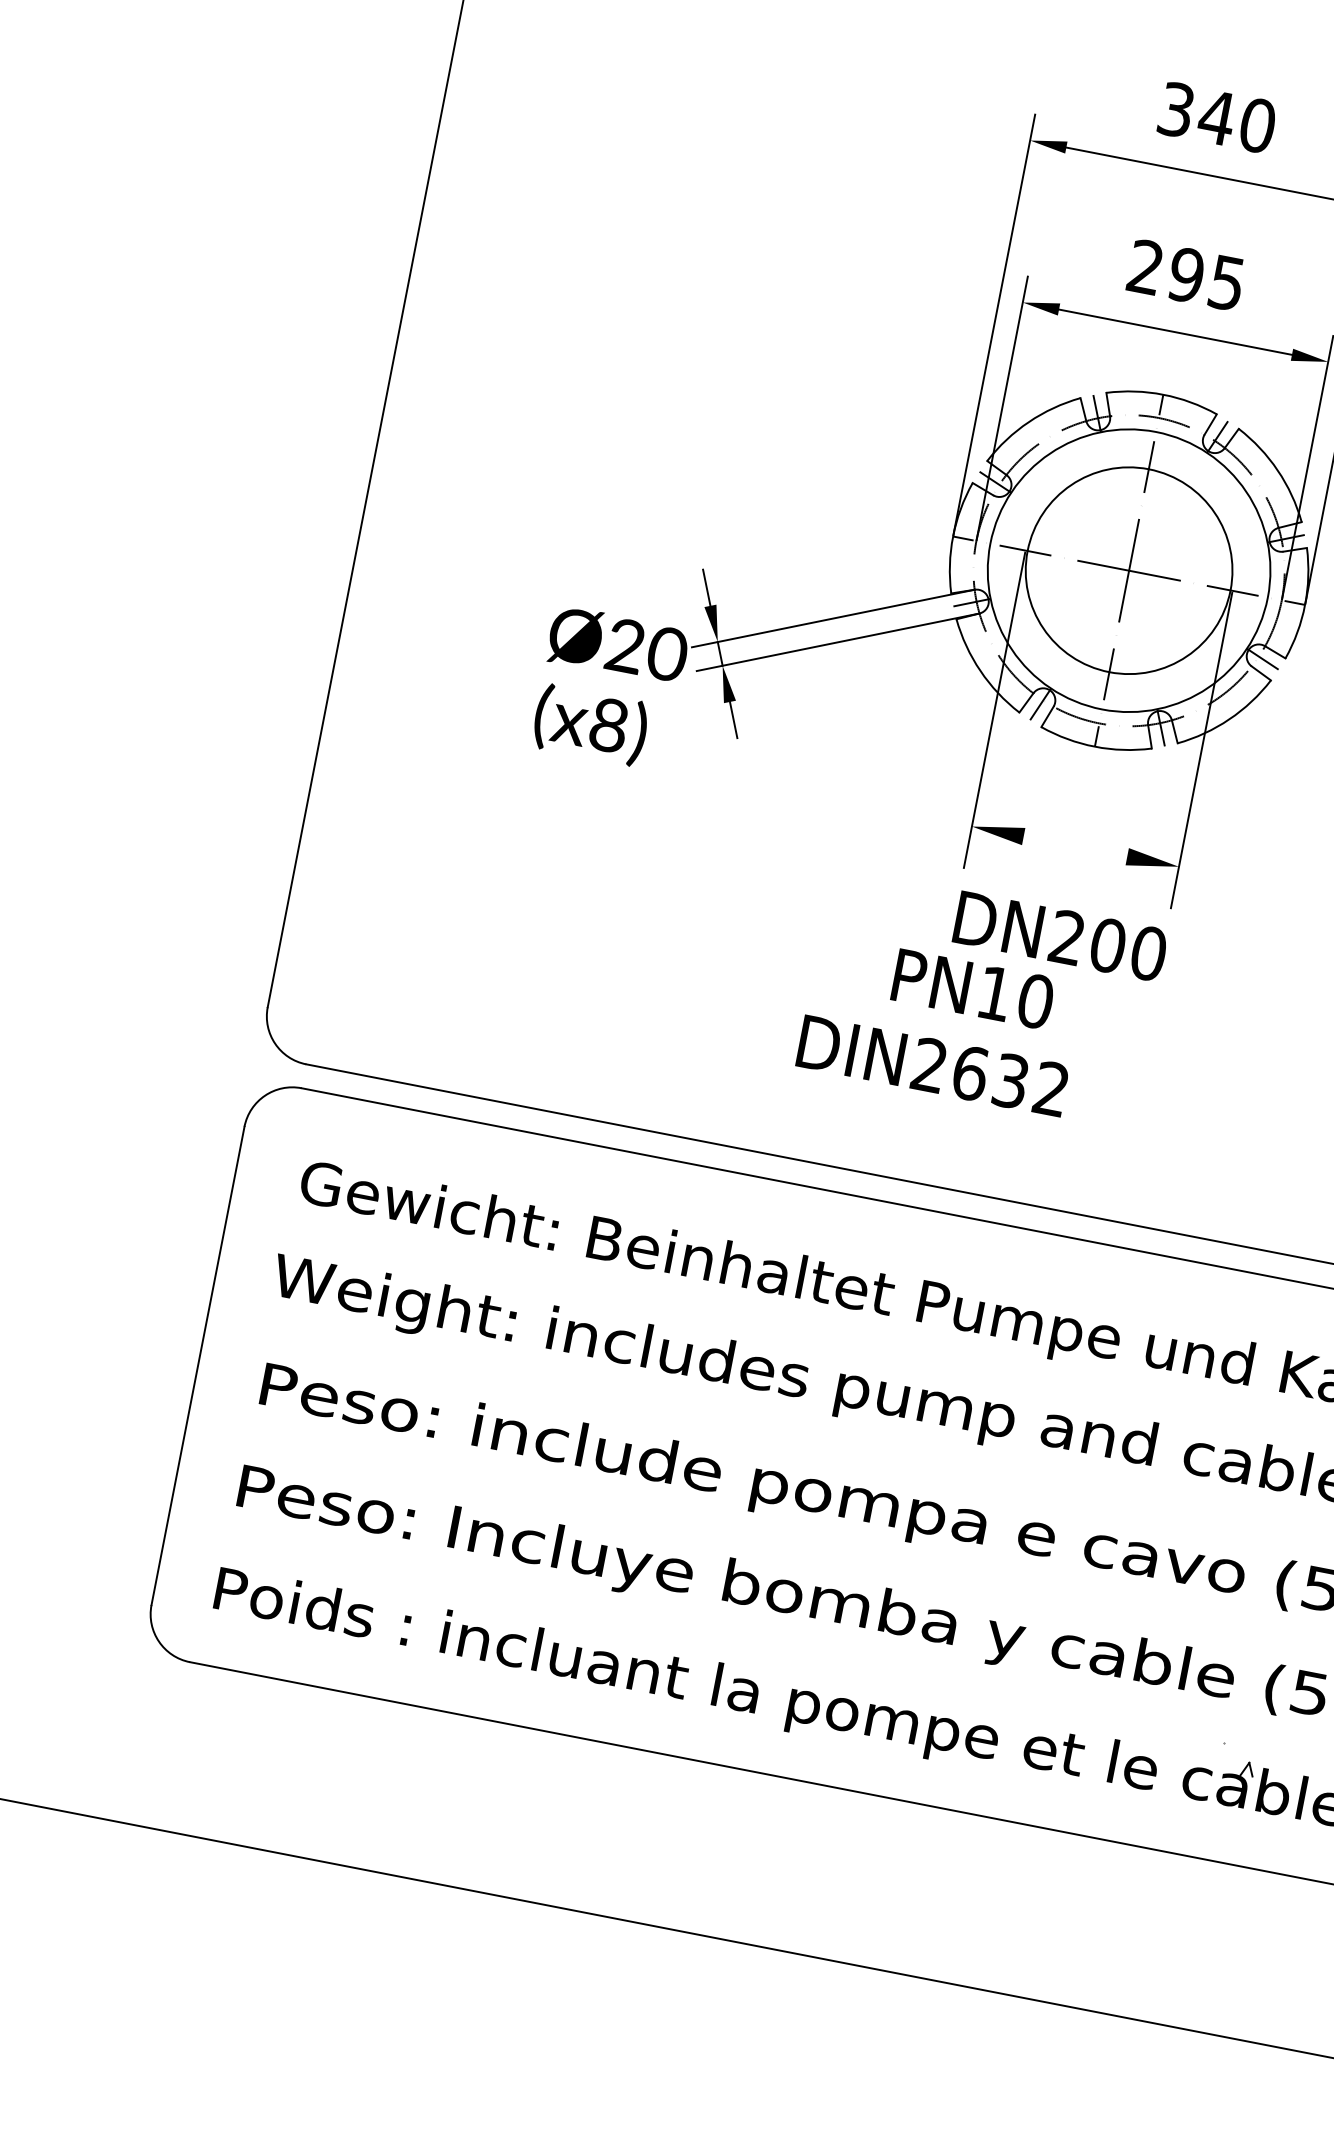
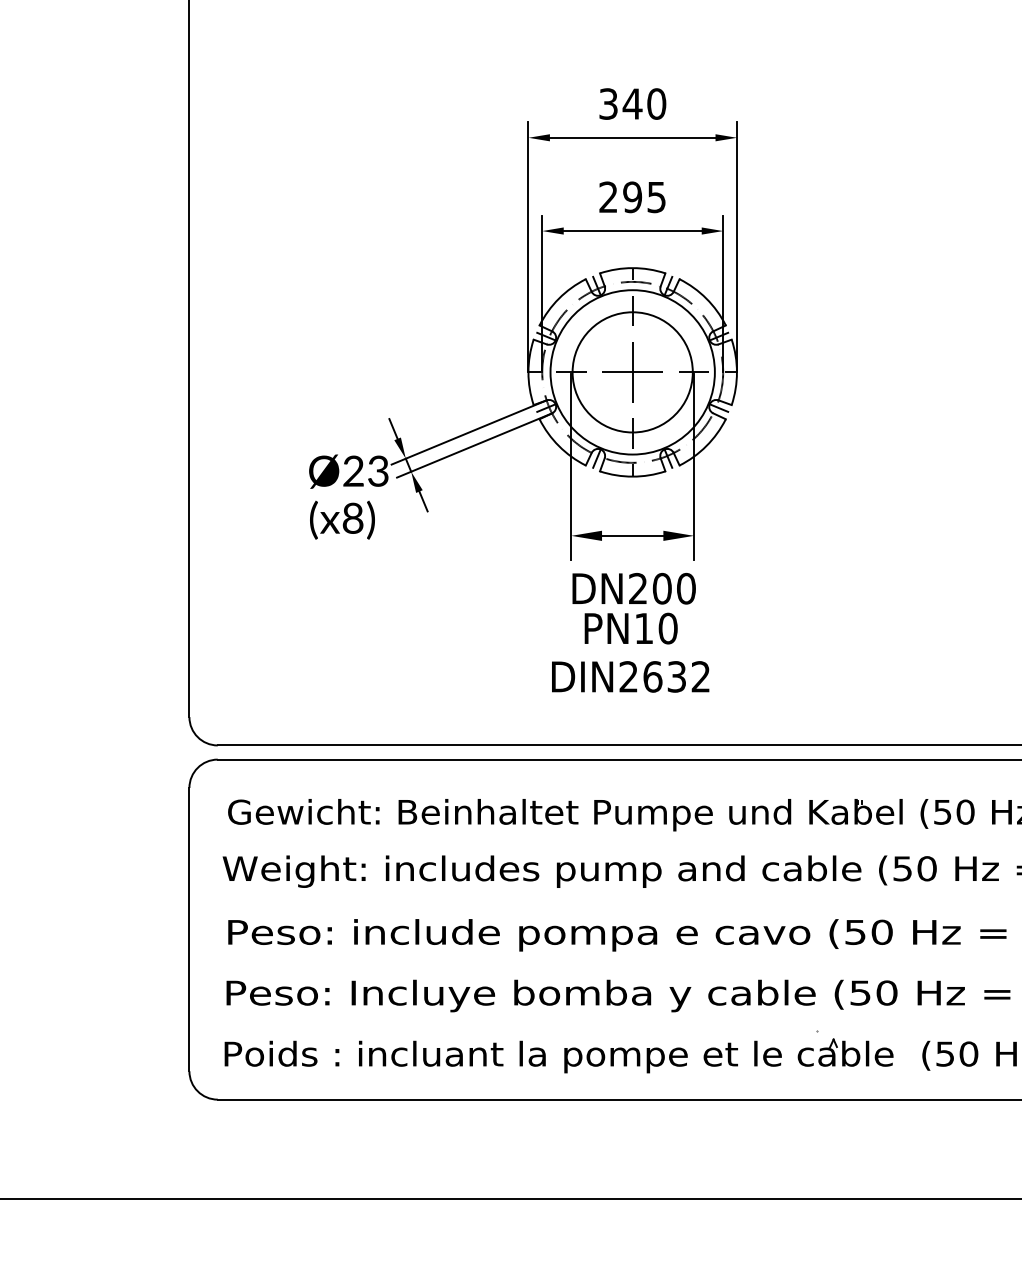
text: (667, 652) -> (378, 470), Ø20 -> Ø23
line: (1075, 846) -> (632, 535), added
text: (972, 988) -> (630, 628), moved
text: (932, 1065) -> (630, 676), moved

